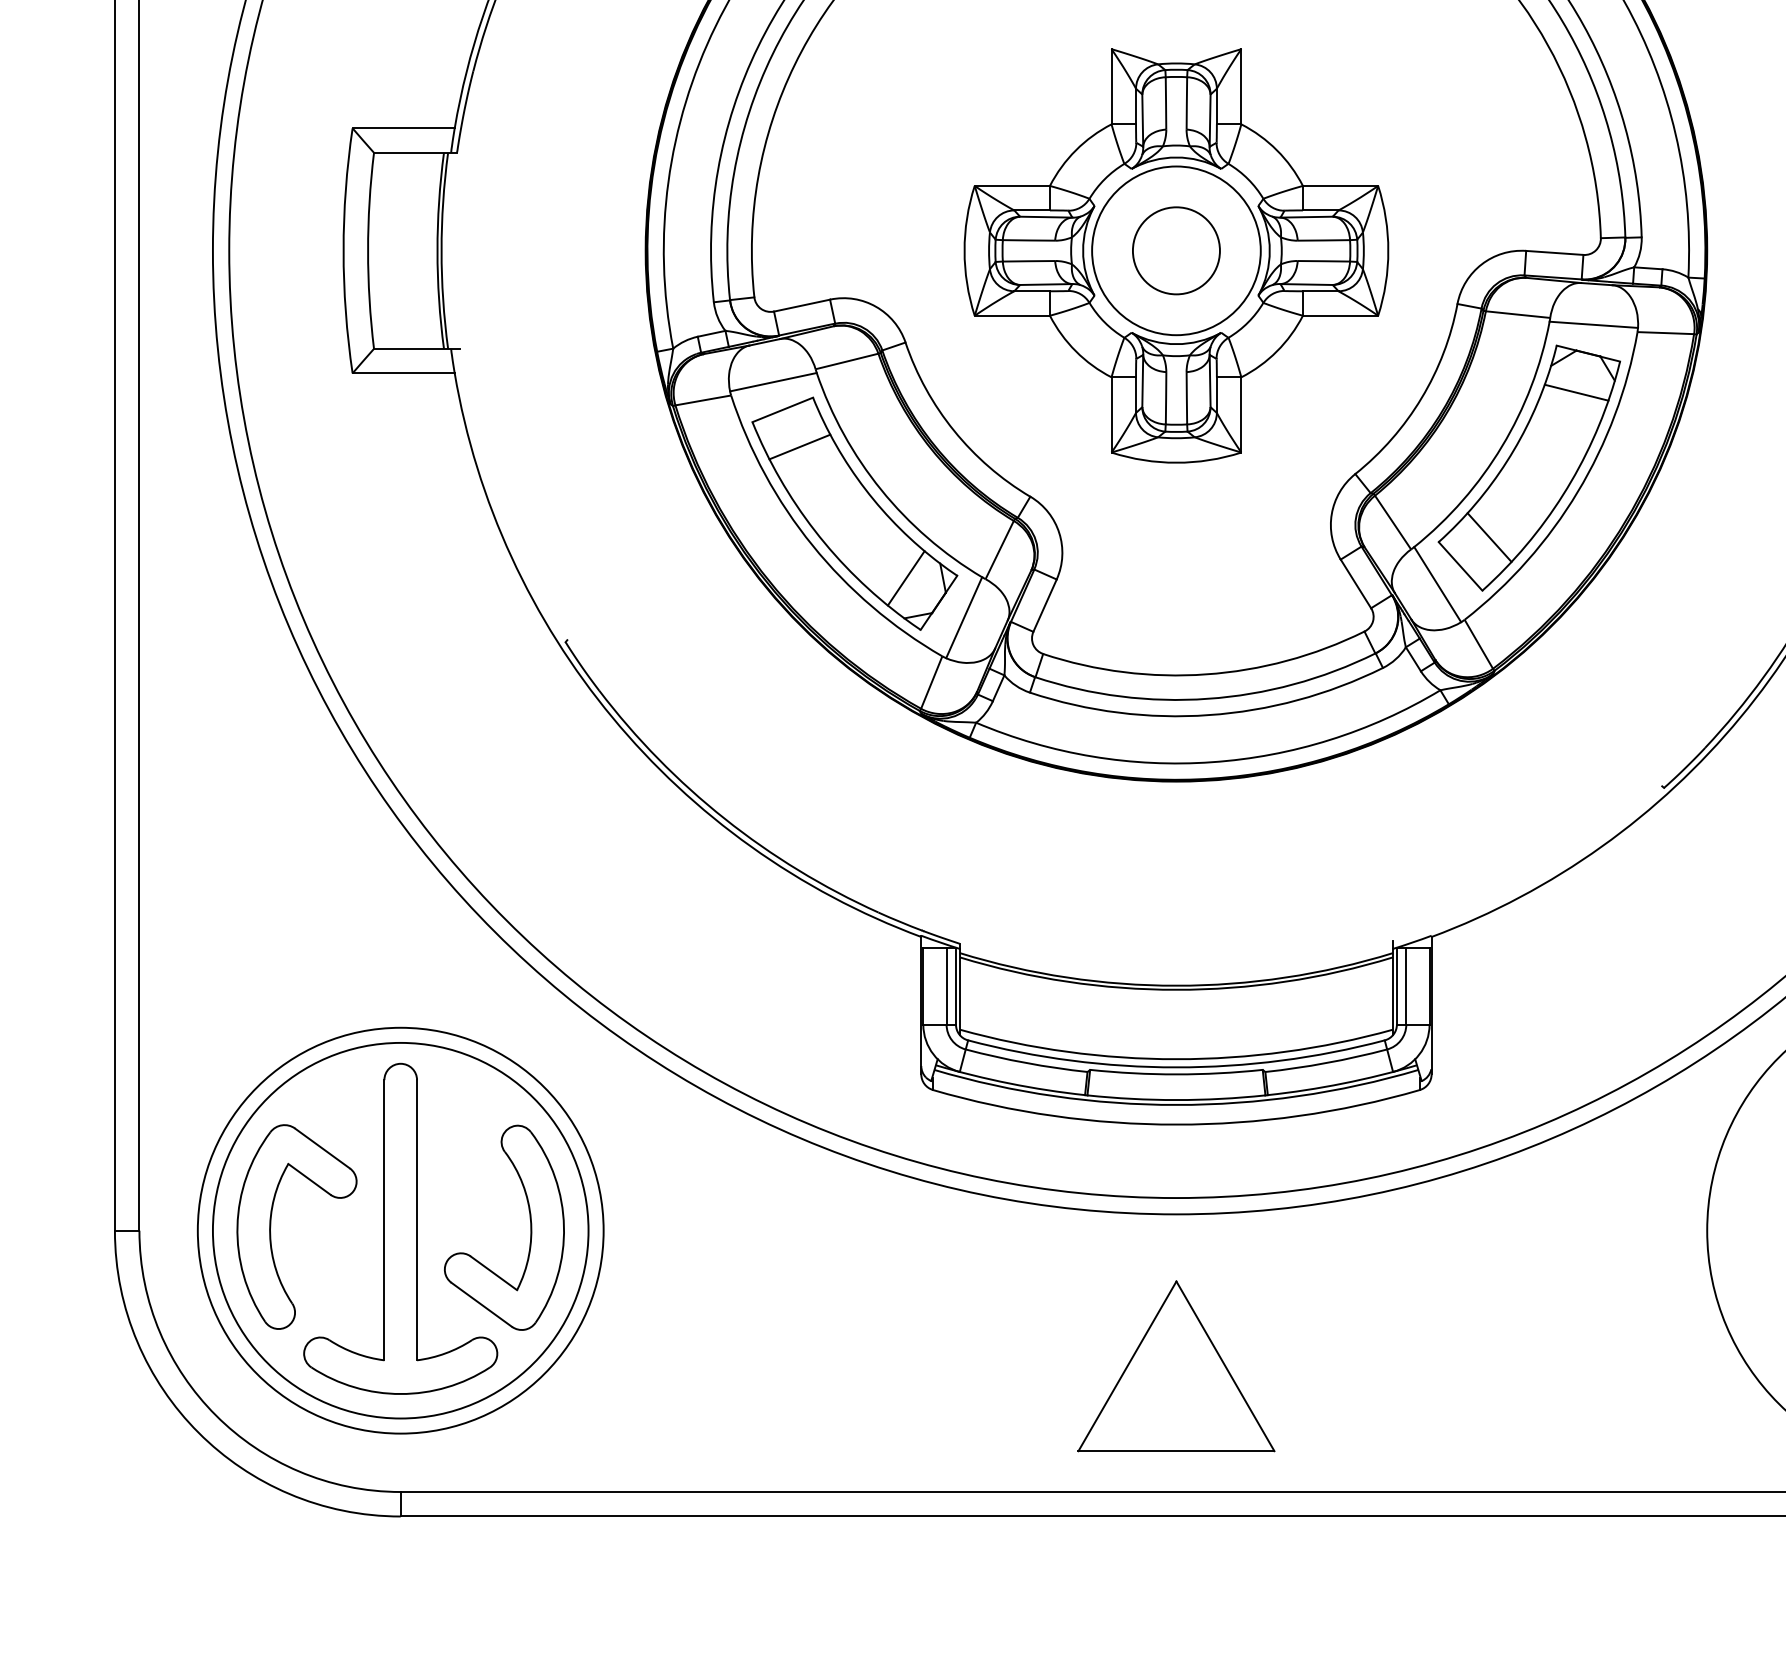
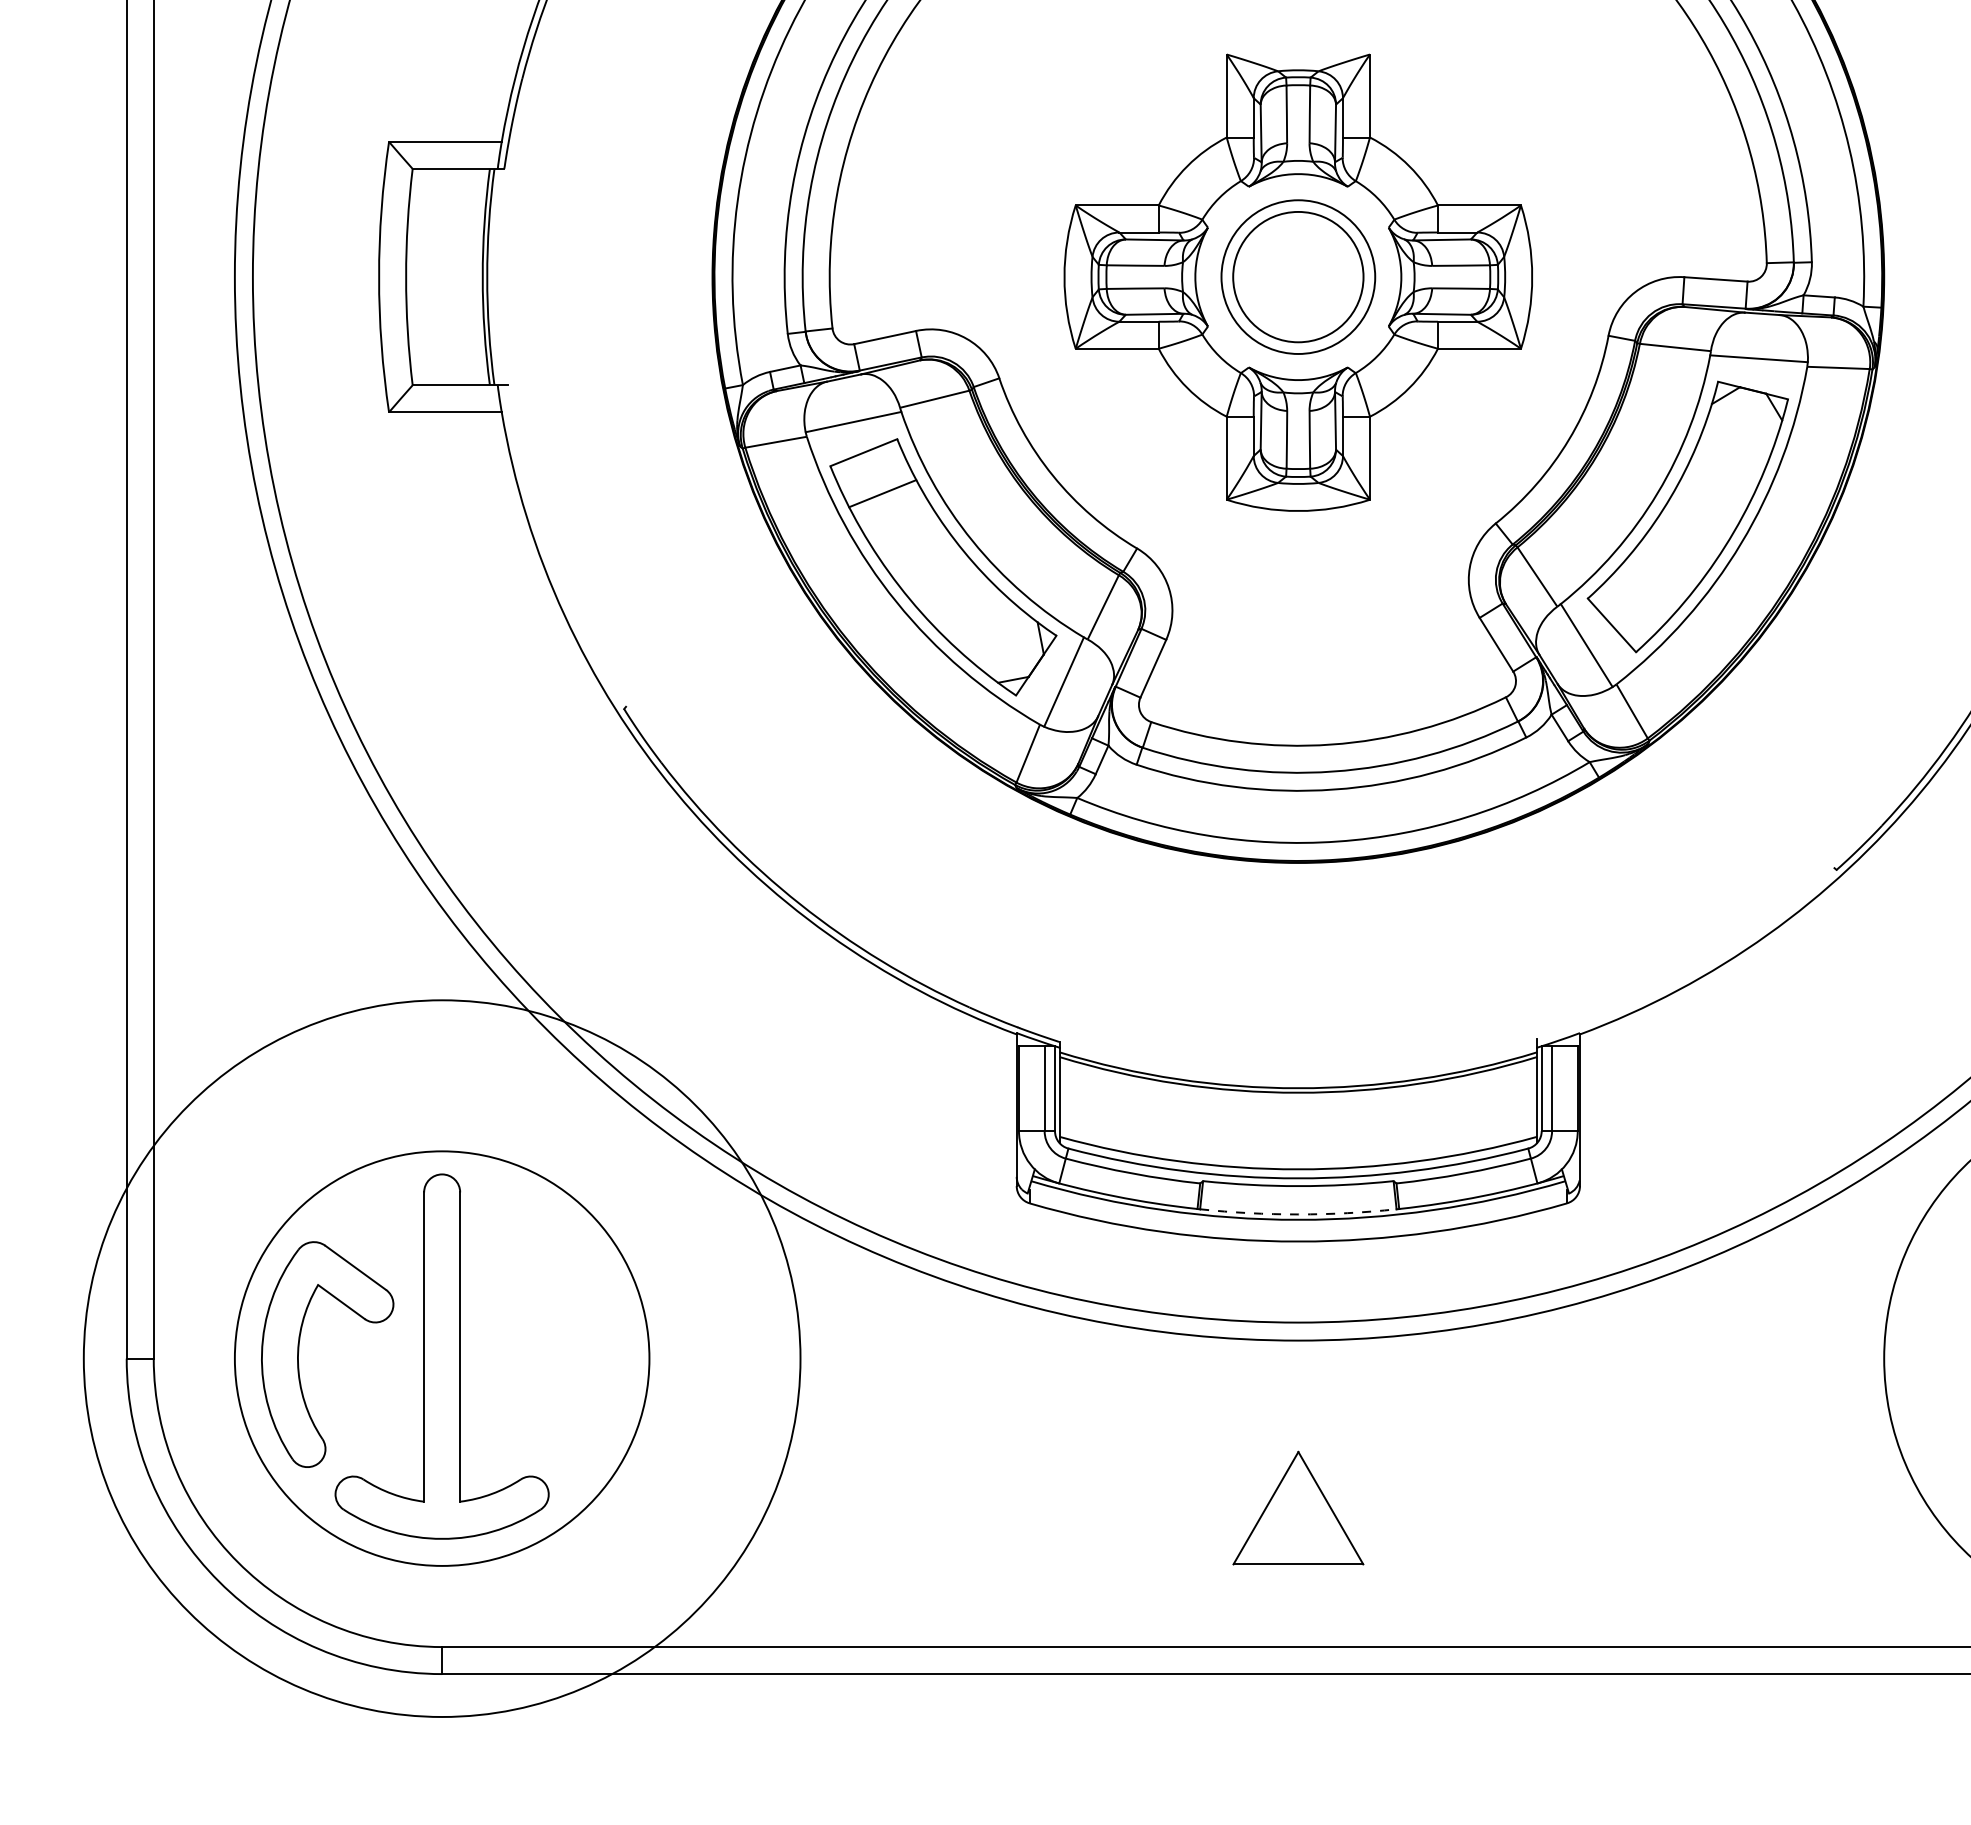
circle: (1176, 251) -> (1298, 277), size x0.7
circle: (1176, 251) -> (1298, 277), size x1.6
line: (1576, 392) -> (1739, 433), removed
line: (1489, 537) -> (1643, 593), removed
line: (905, 578) -> (999, 638), removed
arc: (1176, 1100) -> (1298, 1214), solid -> dashed
part: (530, 1227) -> (585, 1355), removed
circle: (401, 1230) -> (442, 1358), size x1.6
part: (1176, 1365) -> (1298, 1507), size x0.6

